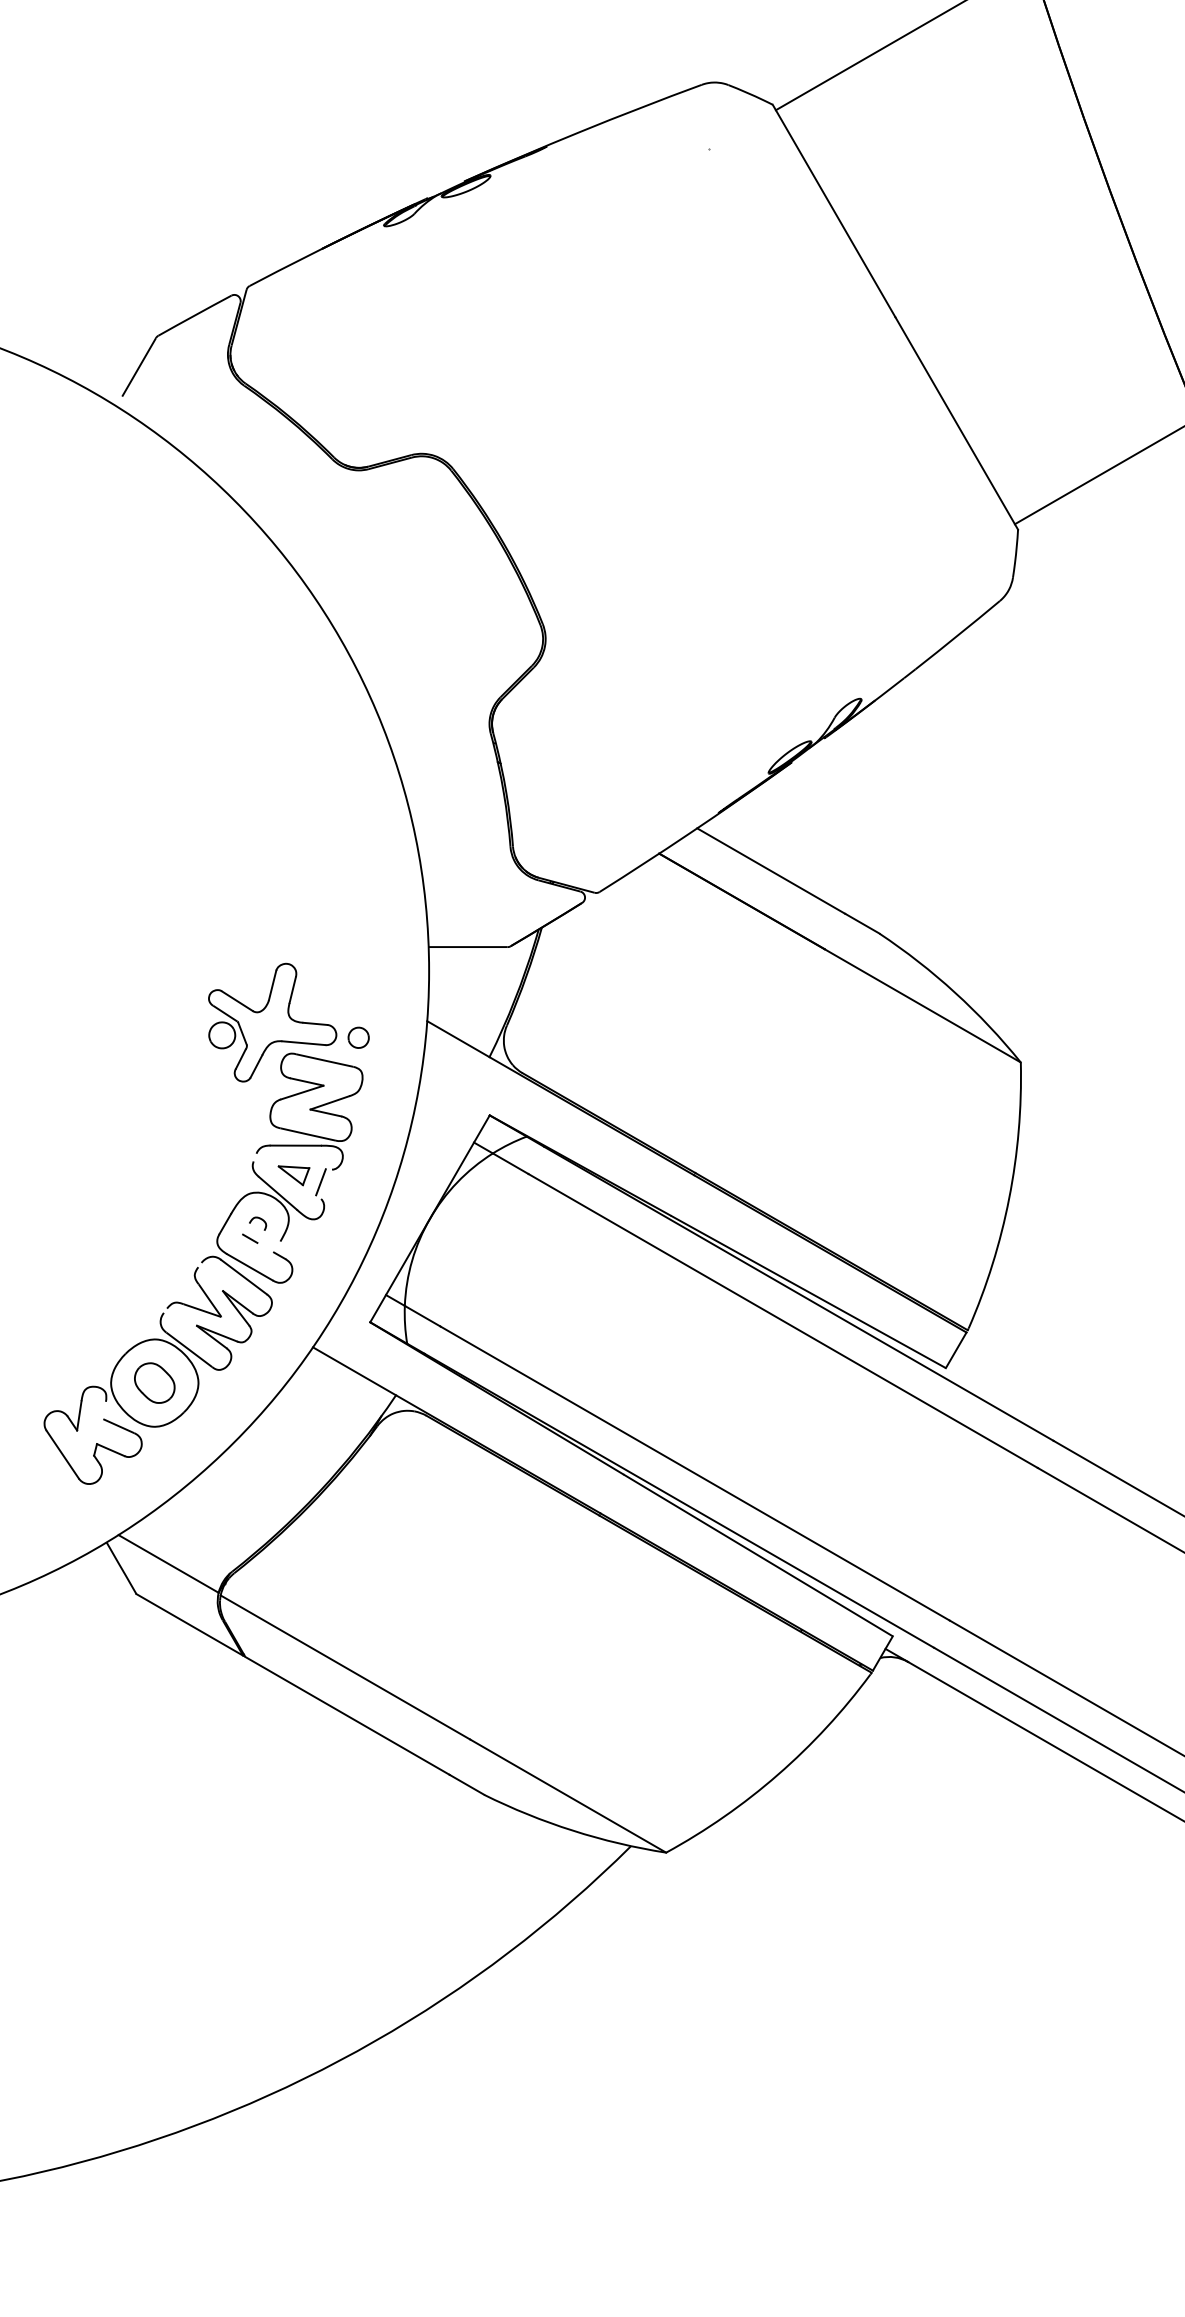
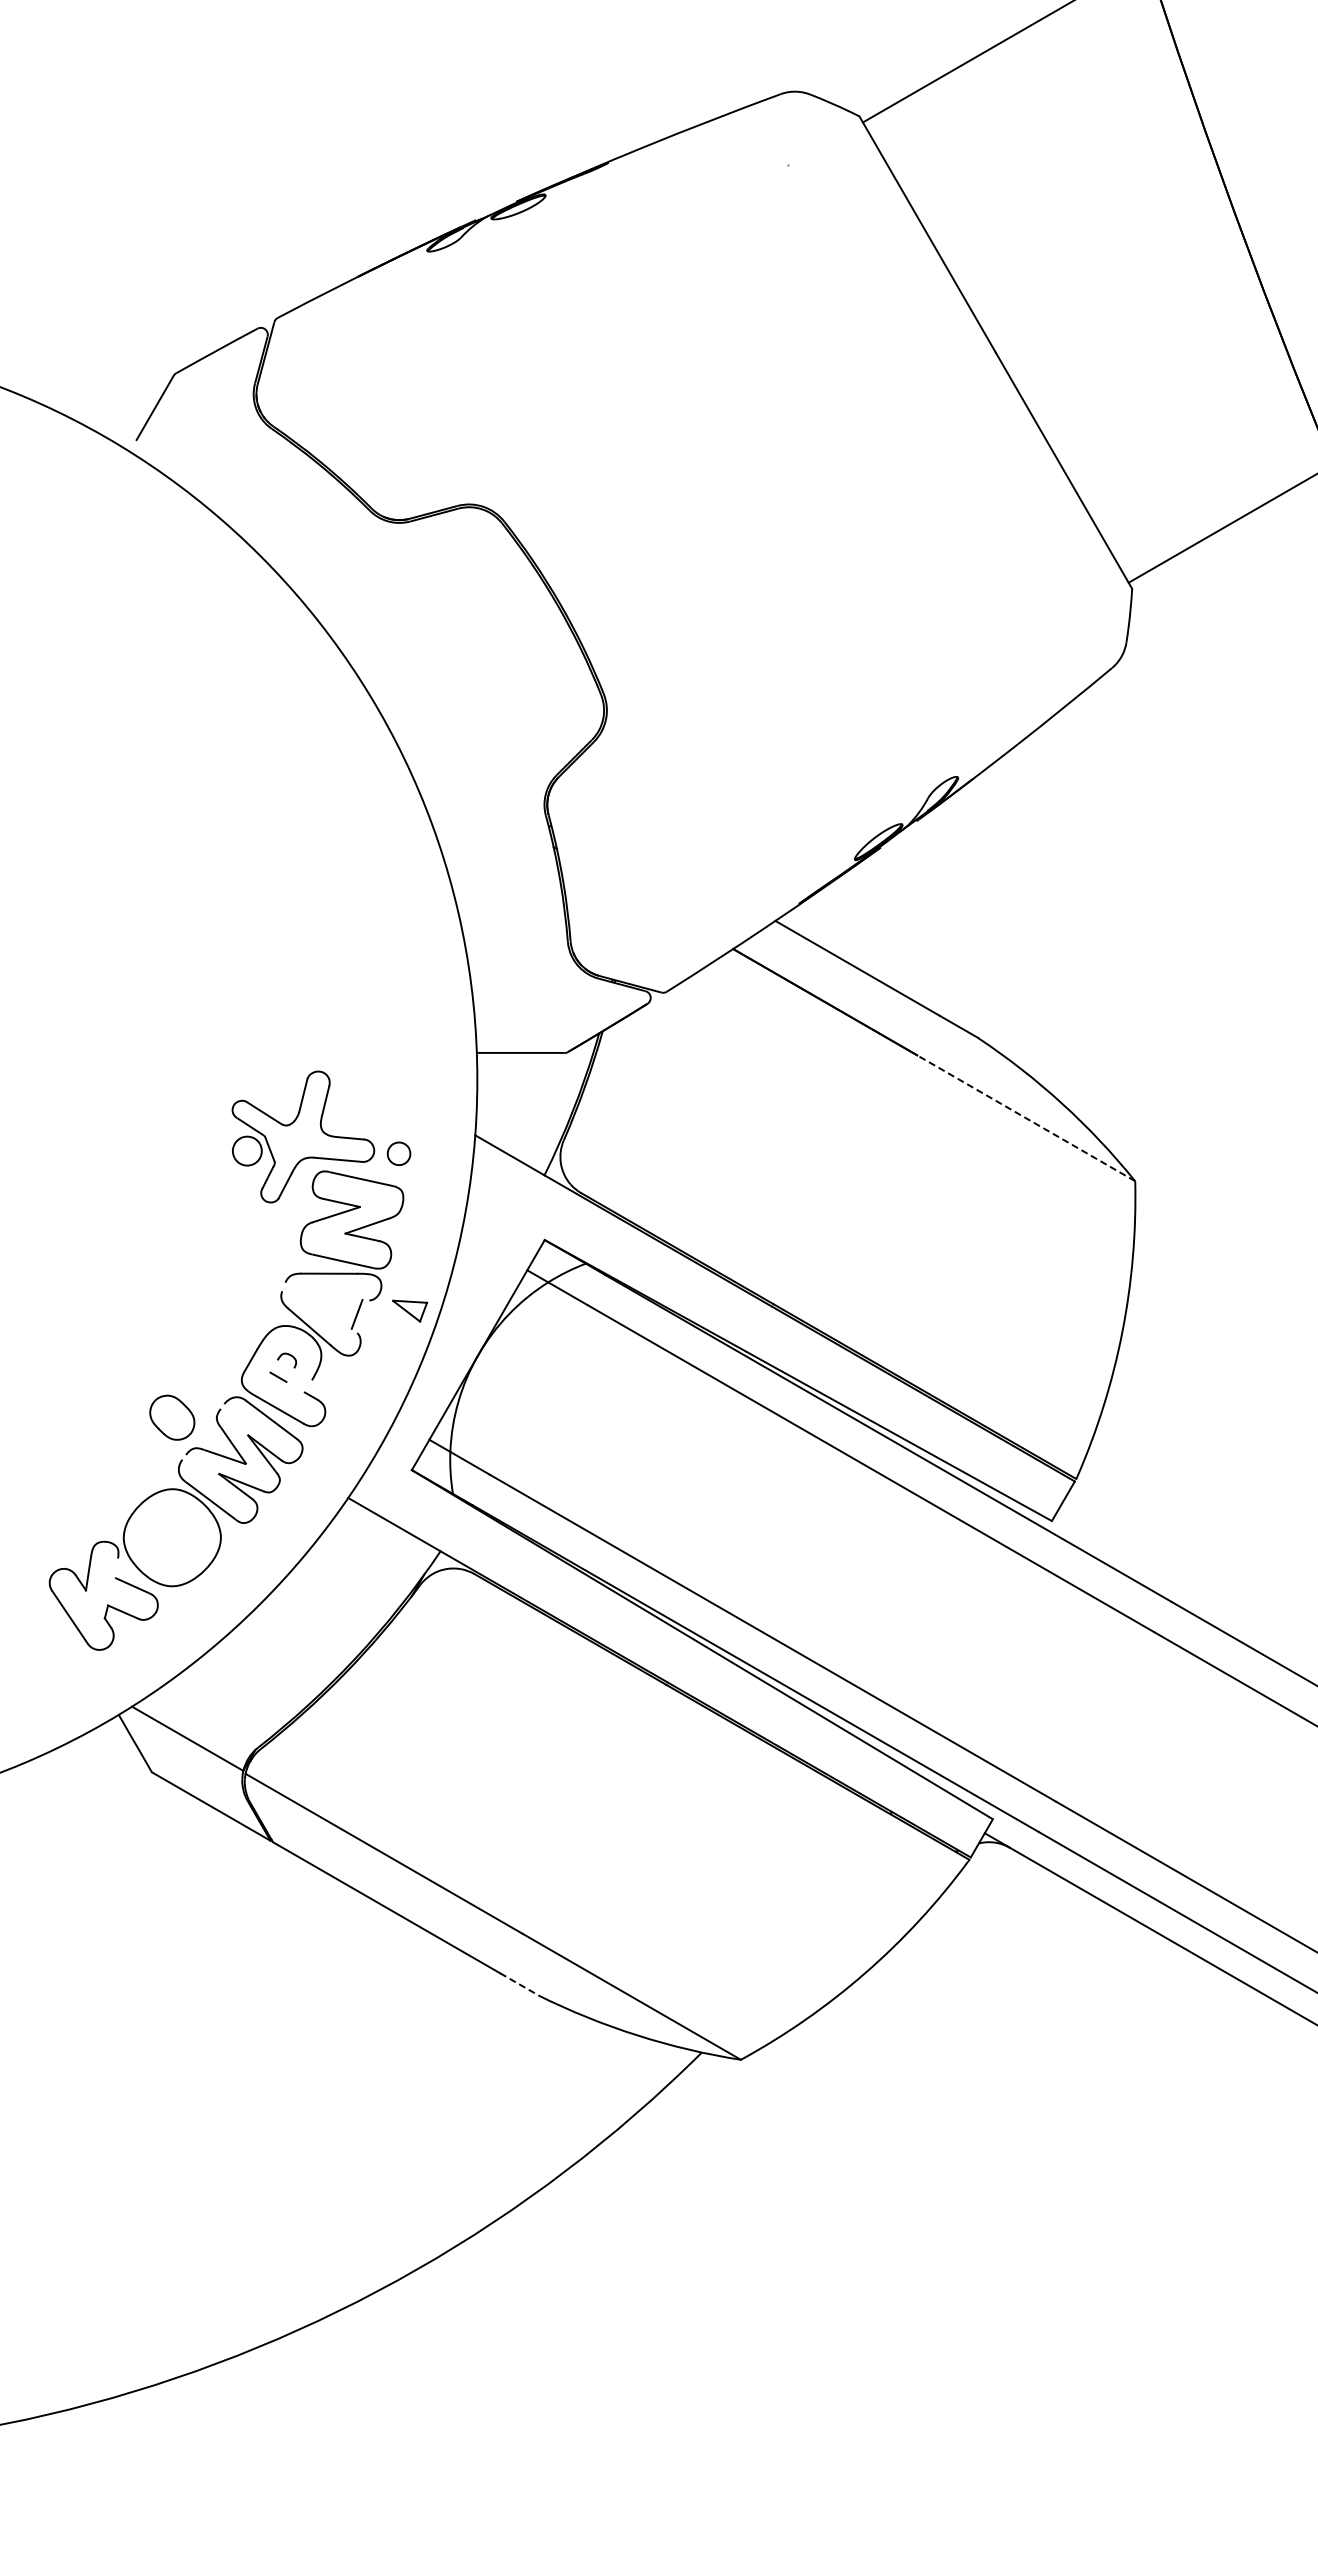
line: (923, 1006) -> (1026, 1118), solid -> dashed
part: (294, 1175) -> (410, 1310), moved
part: (154, 1382) -> (172, 1417), moved
line: (467, 1784) -> (519, 1984), solid -> dashed

